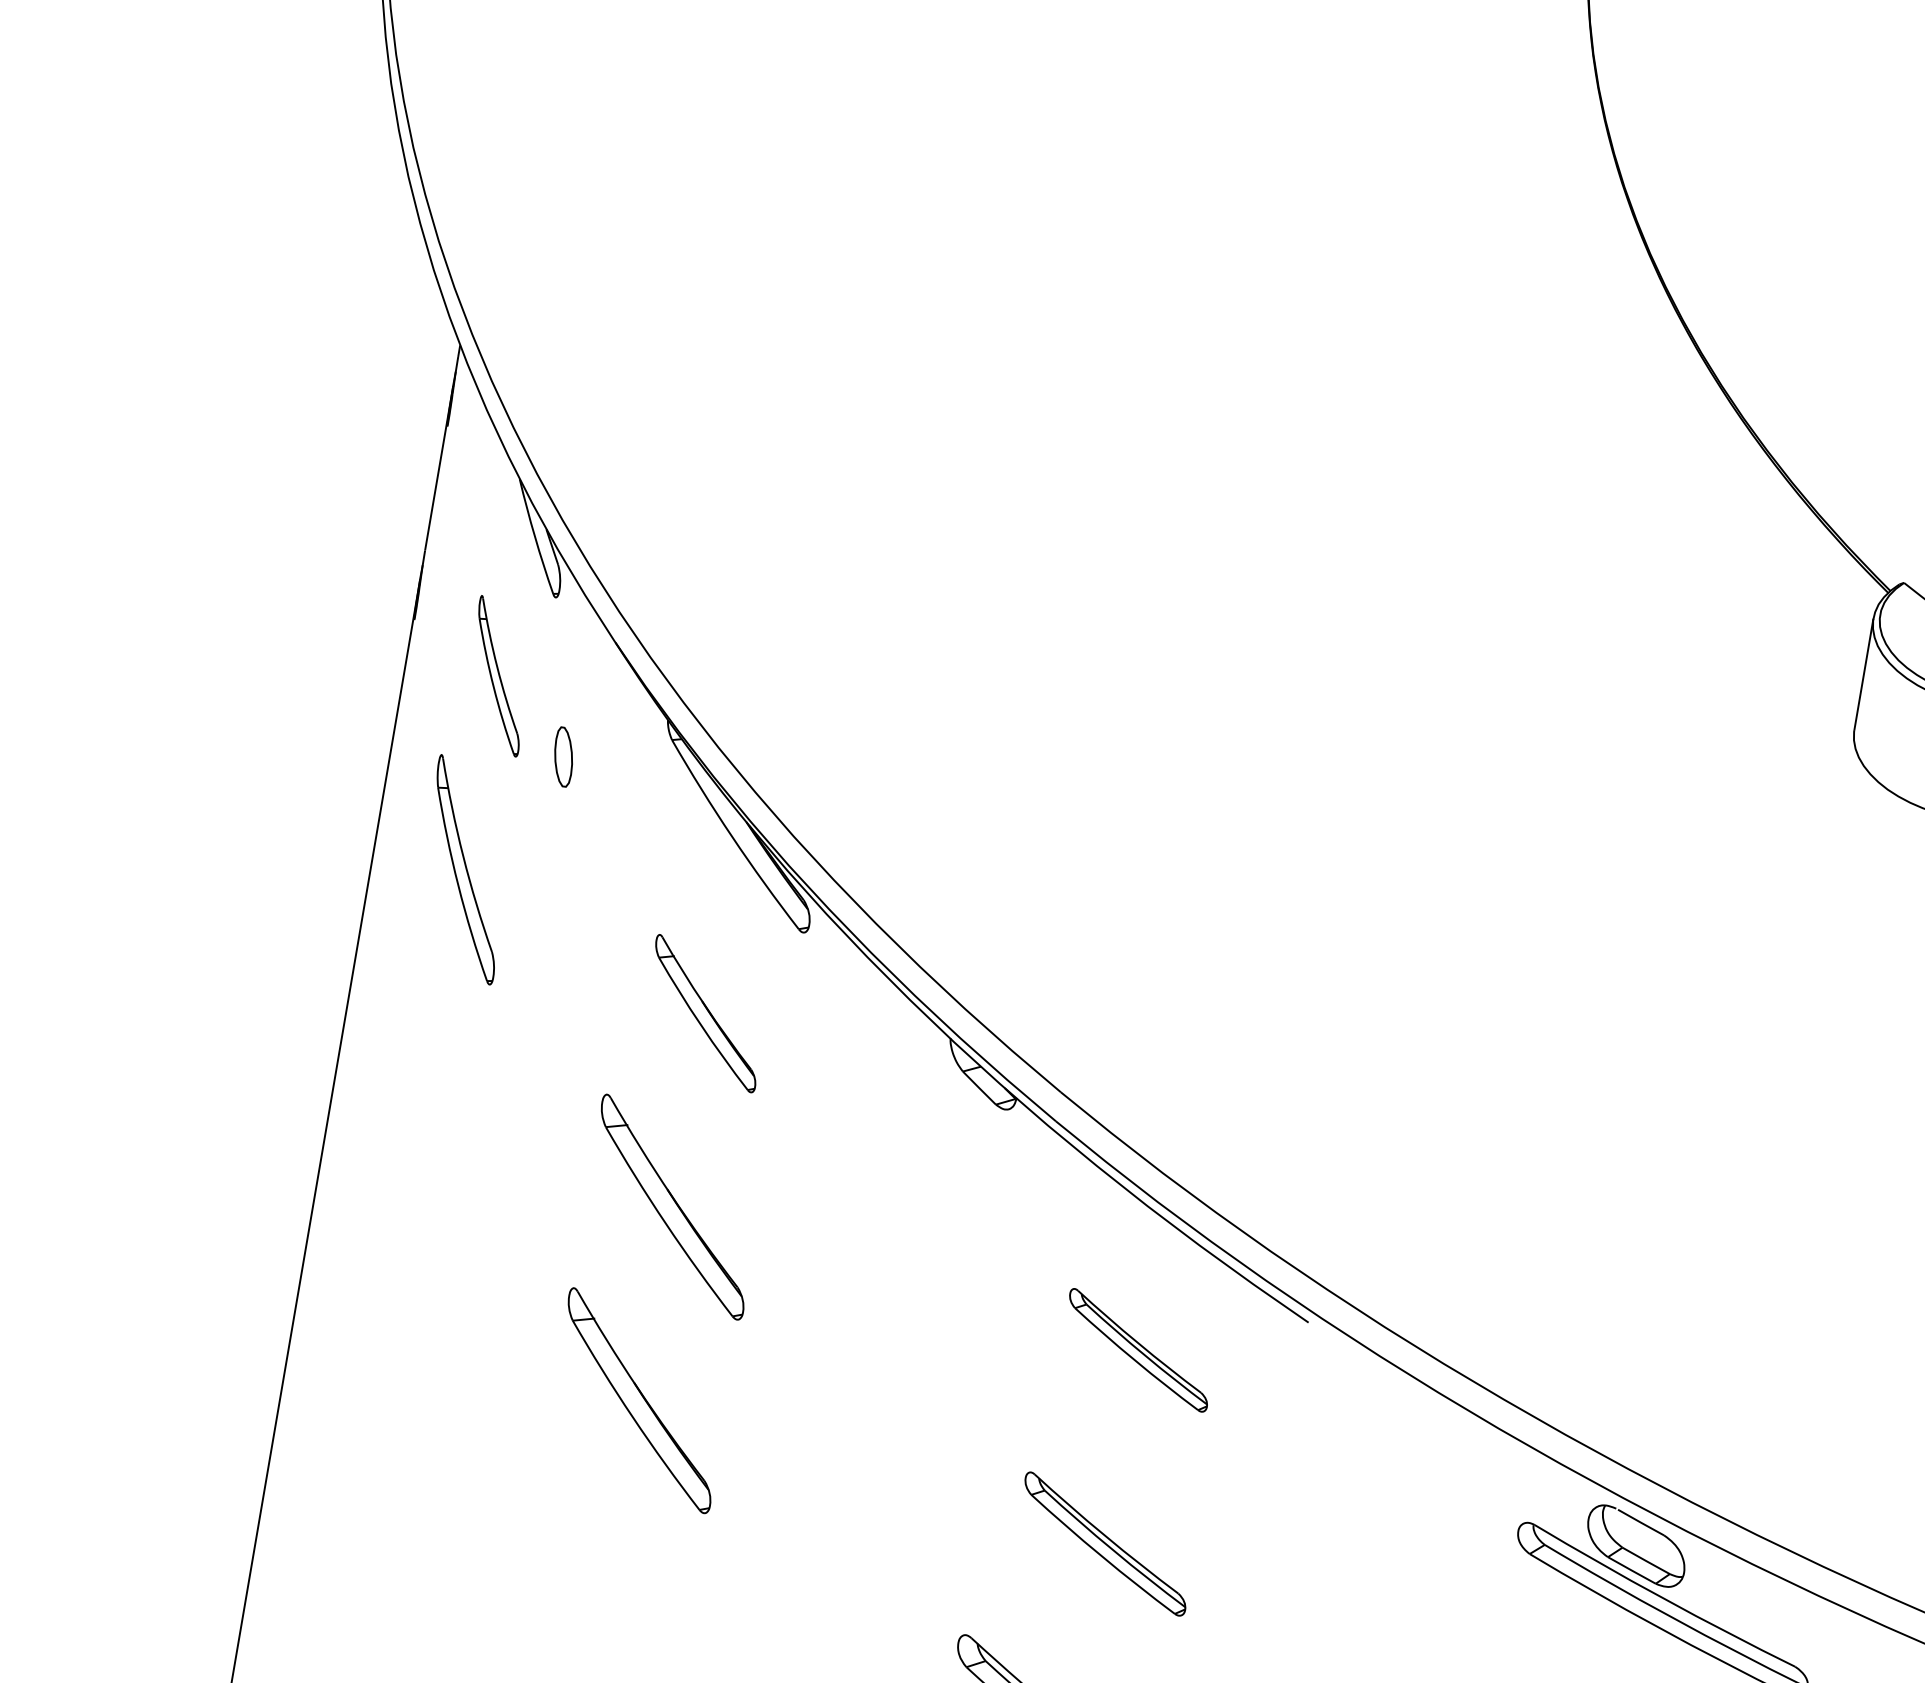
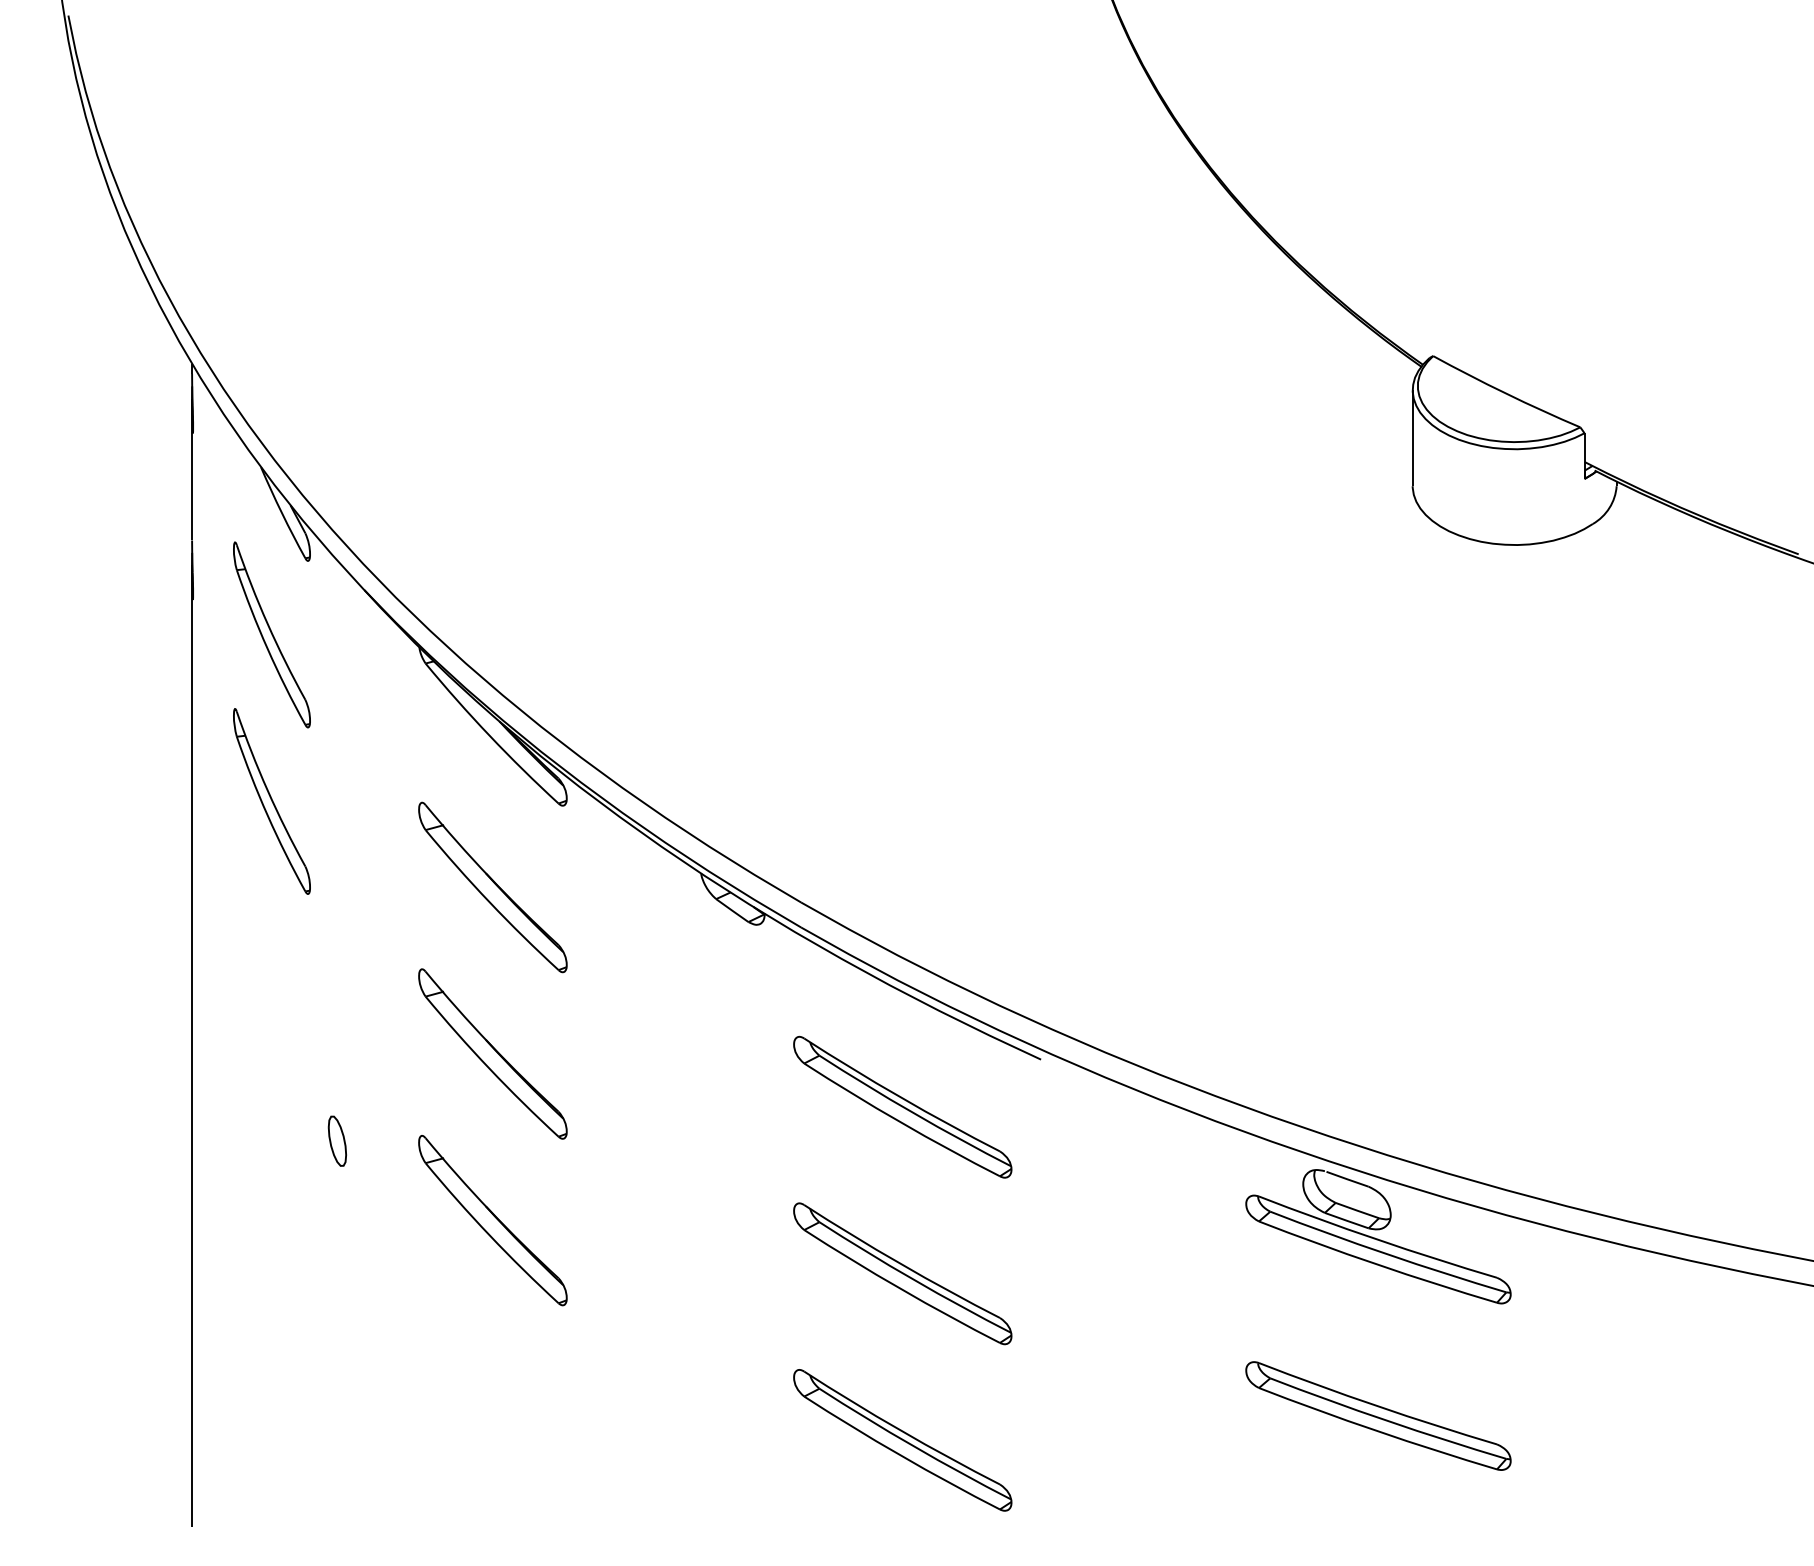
part: (498, 675) -> (271, 634), size x1.43
part: (562, 756) -> (336, 1140), moved
part: (705, 1013) -> (492, 887), size x1.43
part: (1138, 1349) -> (902, 1106), size x1.67
part: (1105, 1543) -> (902, 1273), size x1.43

